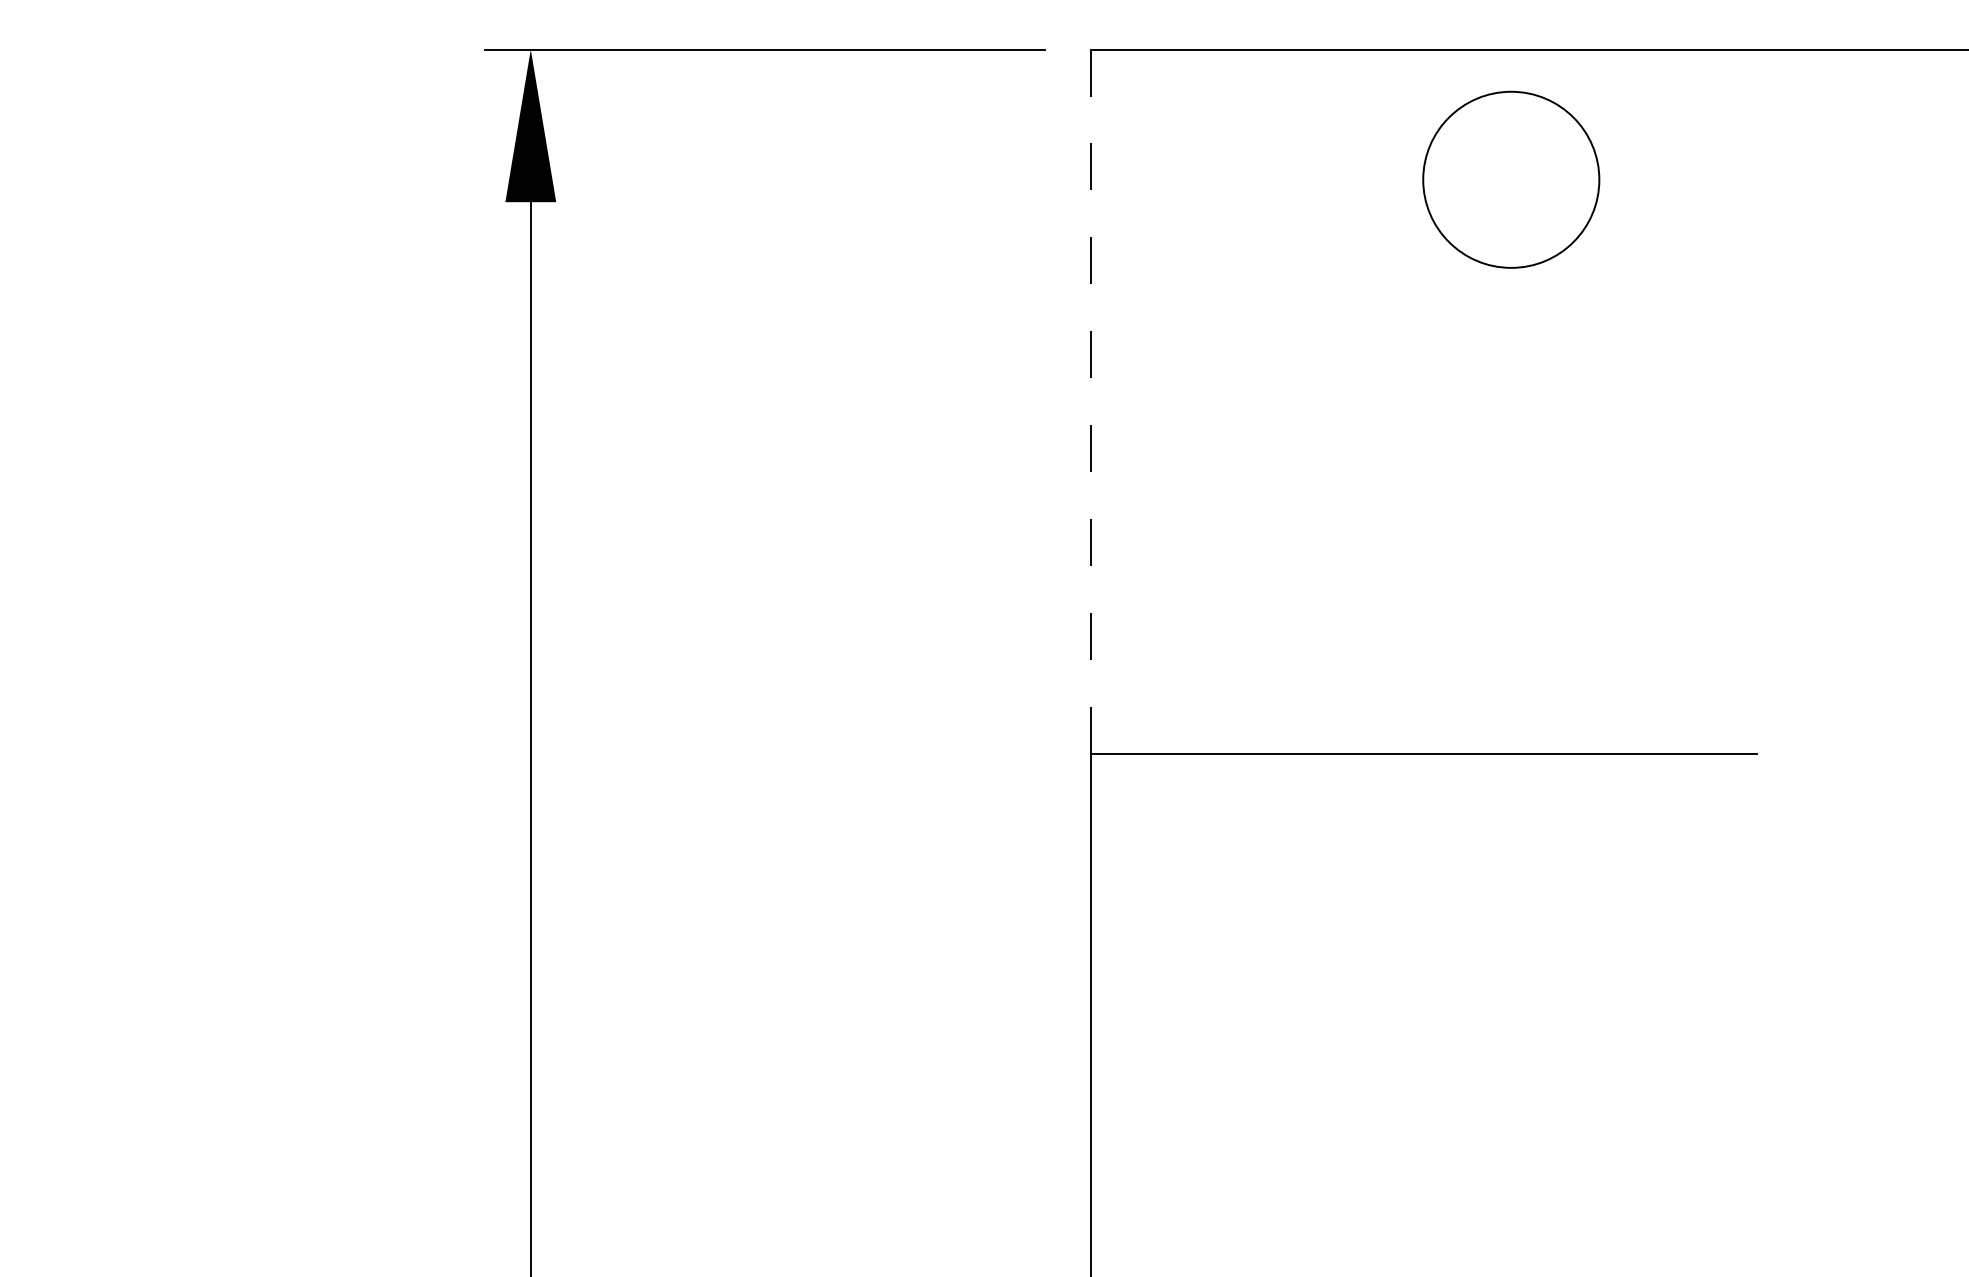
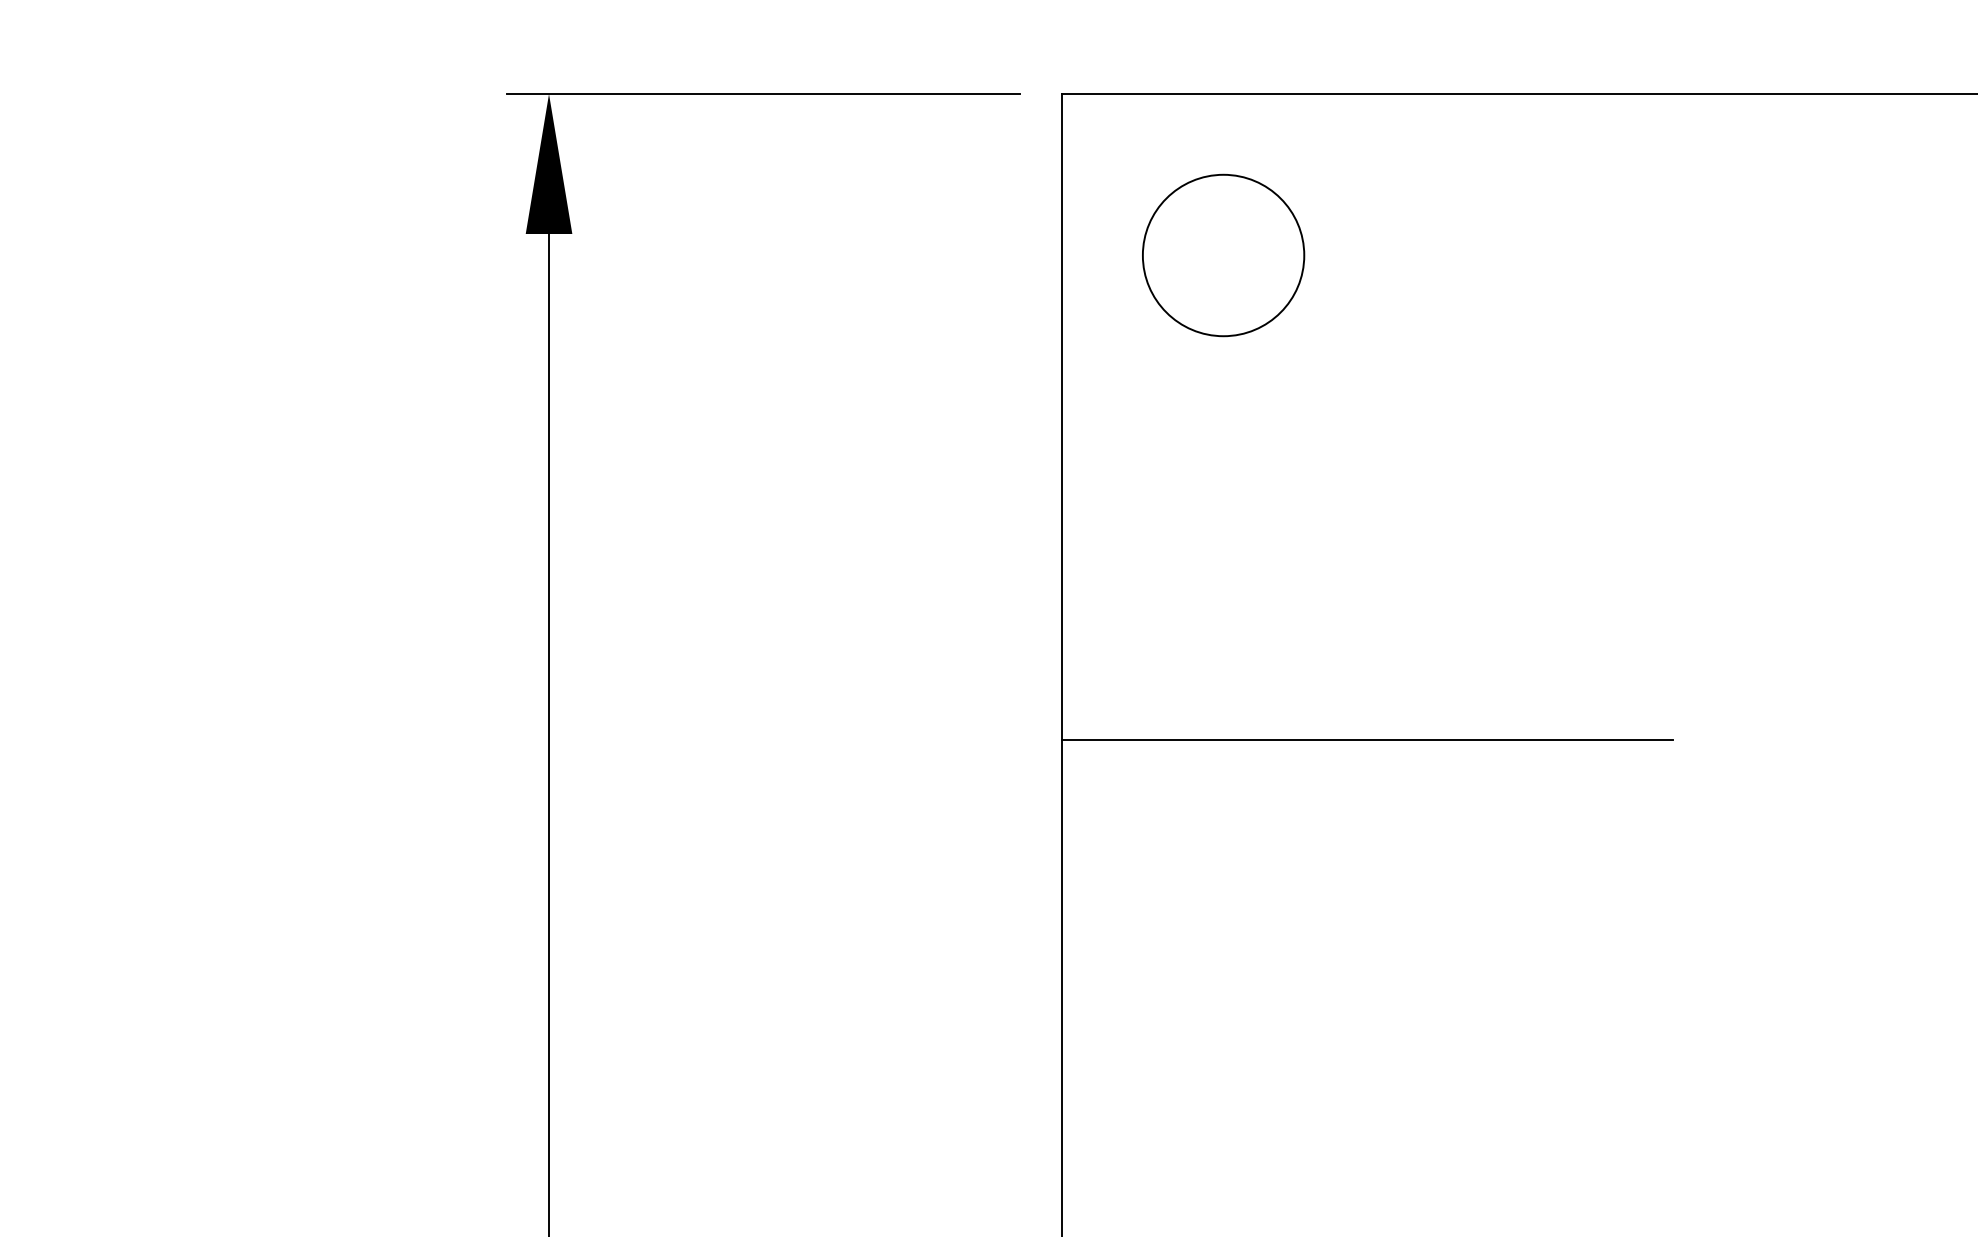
circle: (1511, 179) -> (1223, 255), moved
line: (1091, 401) -> (1062, 416), dashed -> solid

